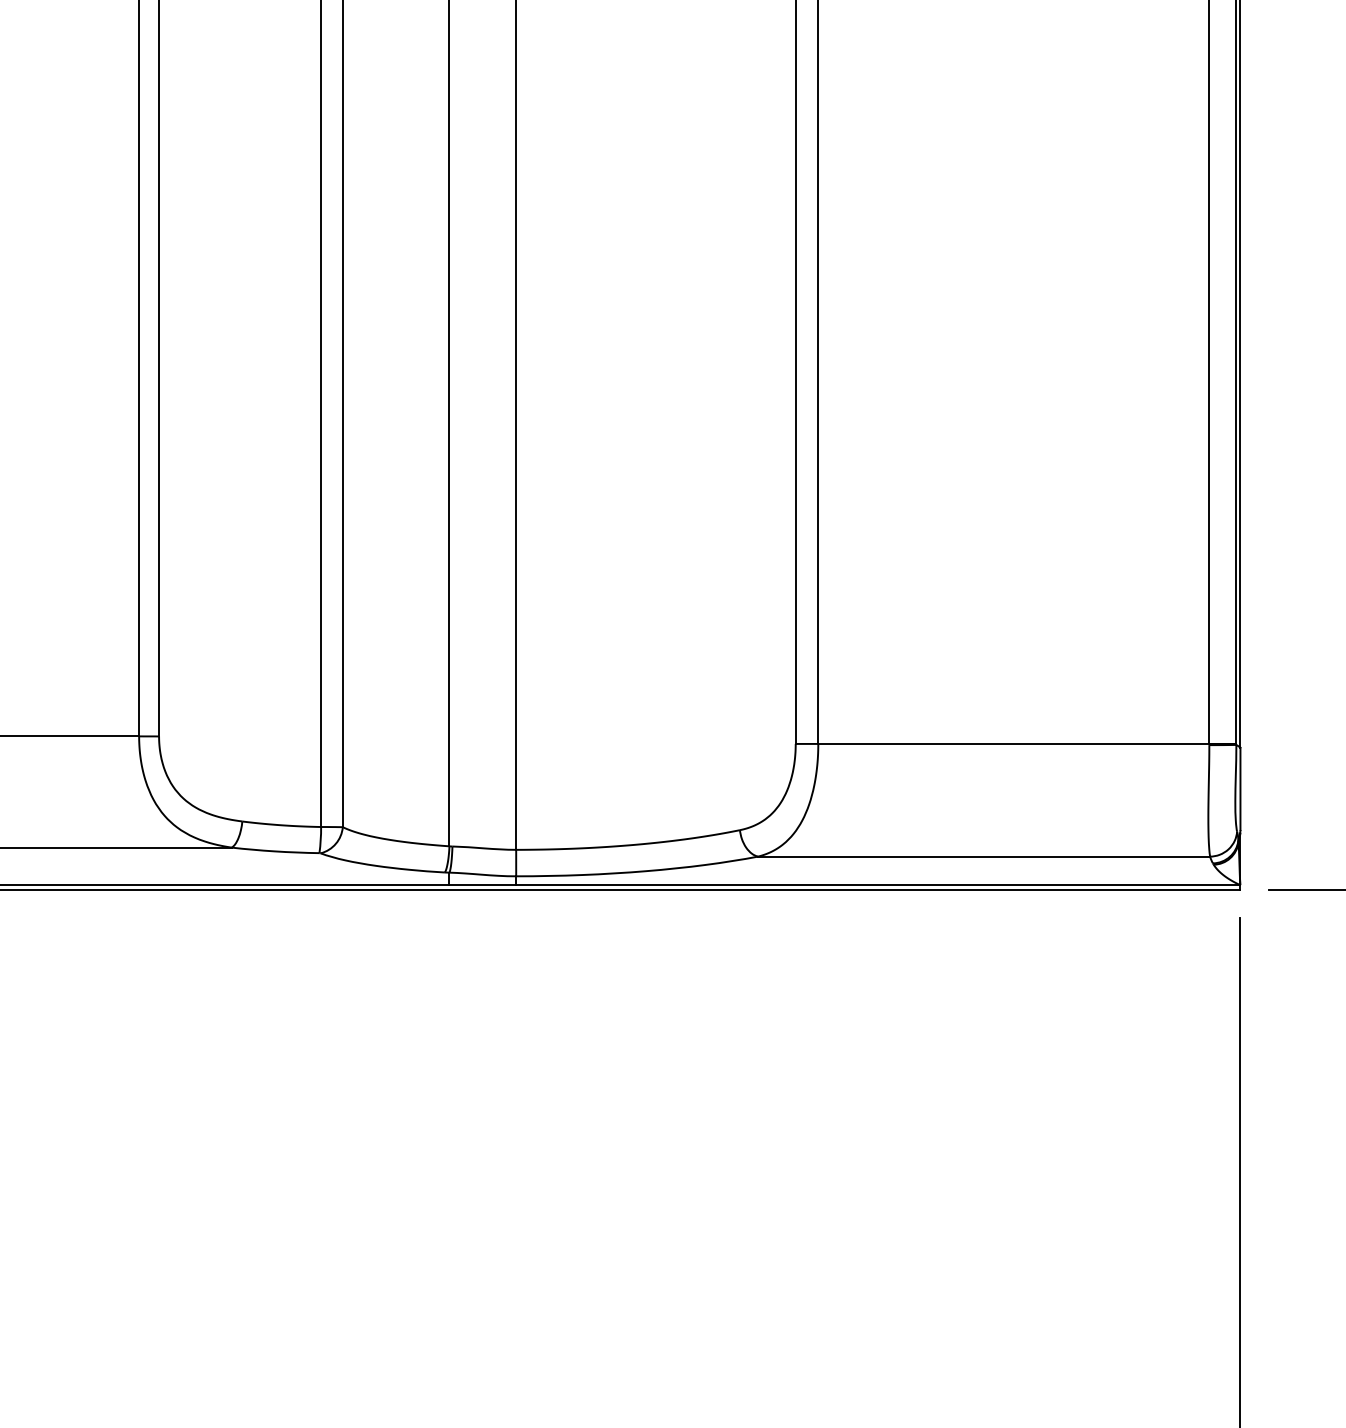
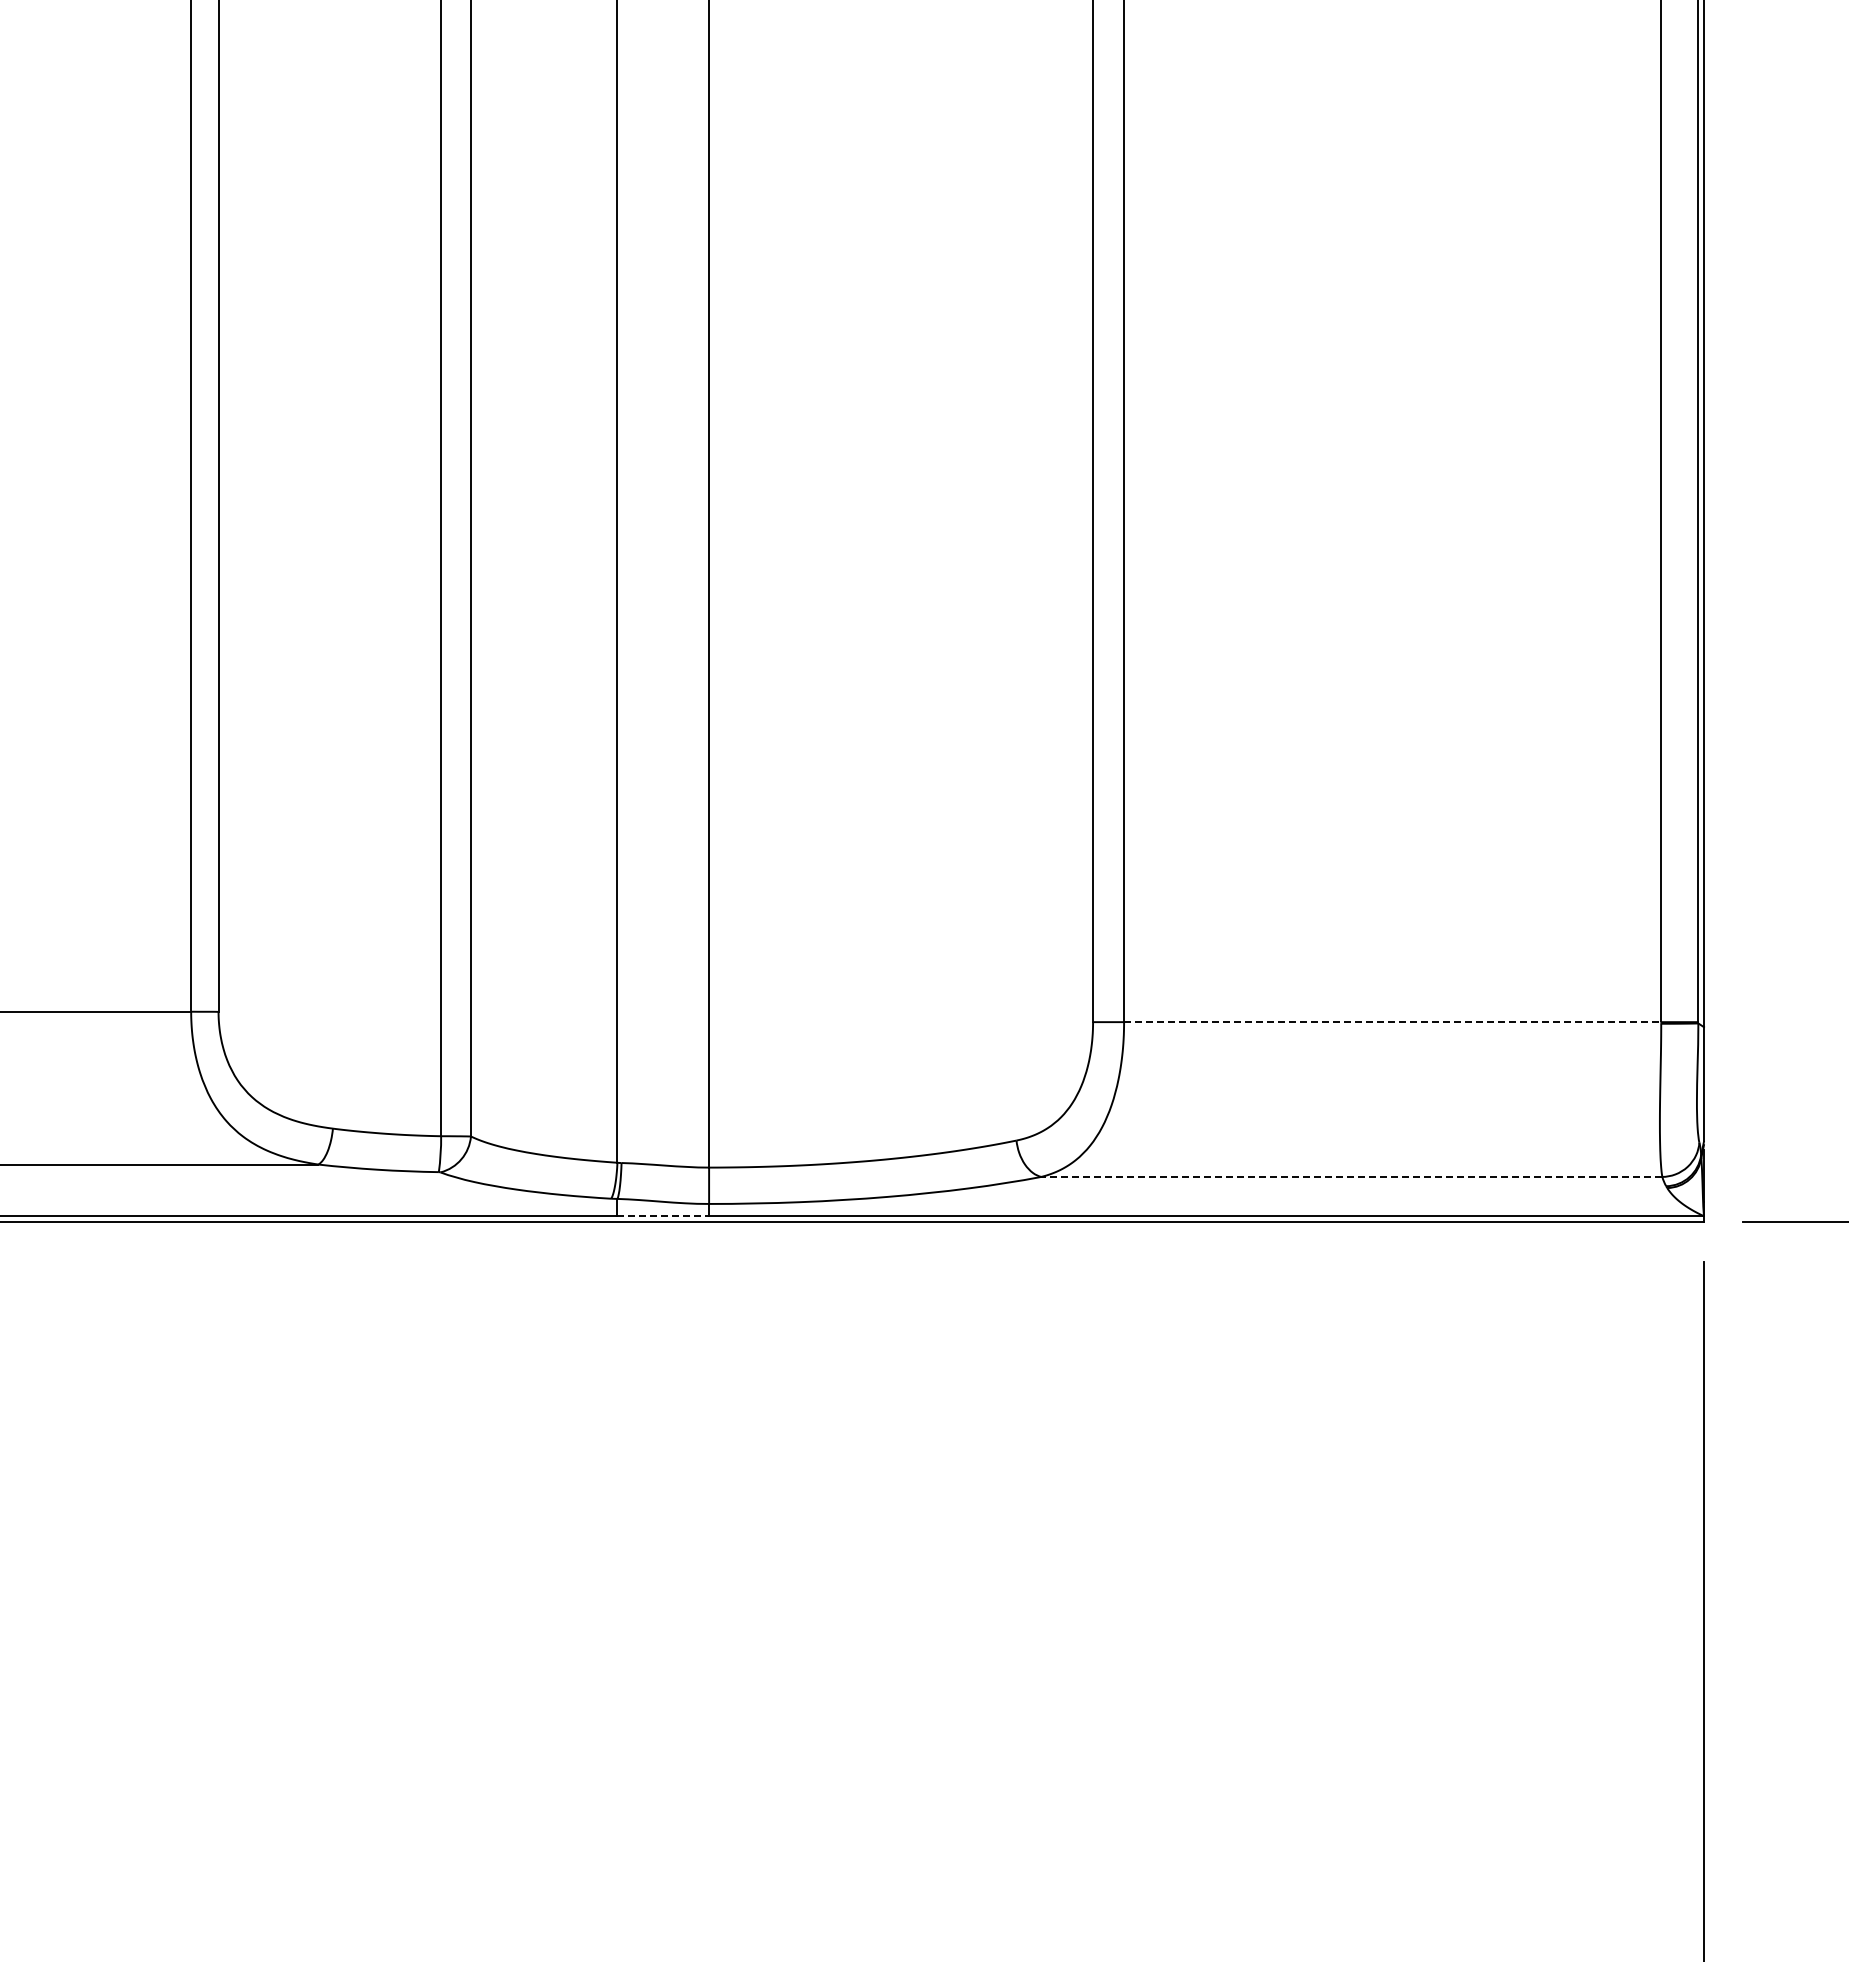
line: (1013, 744) -> (1392, 1022), solid -> dashed
line: (983, 856) -> (1351, 1176), solid -> dashed
line: (482, 885) -> (663, 1216), solid -> dashed

